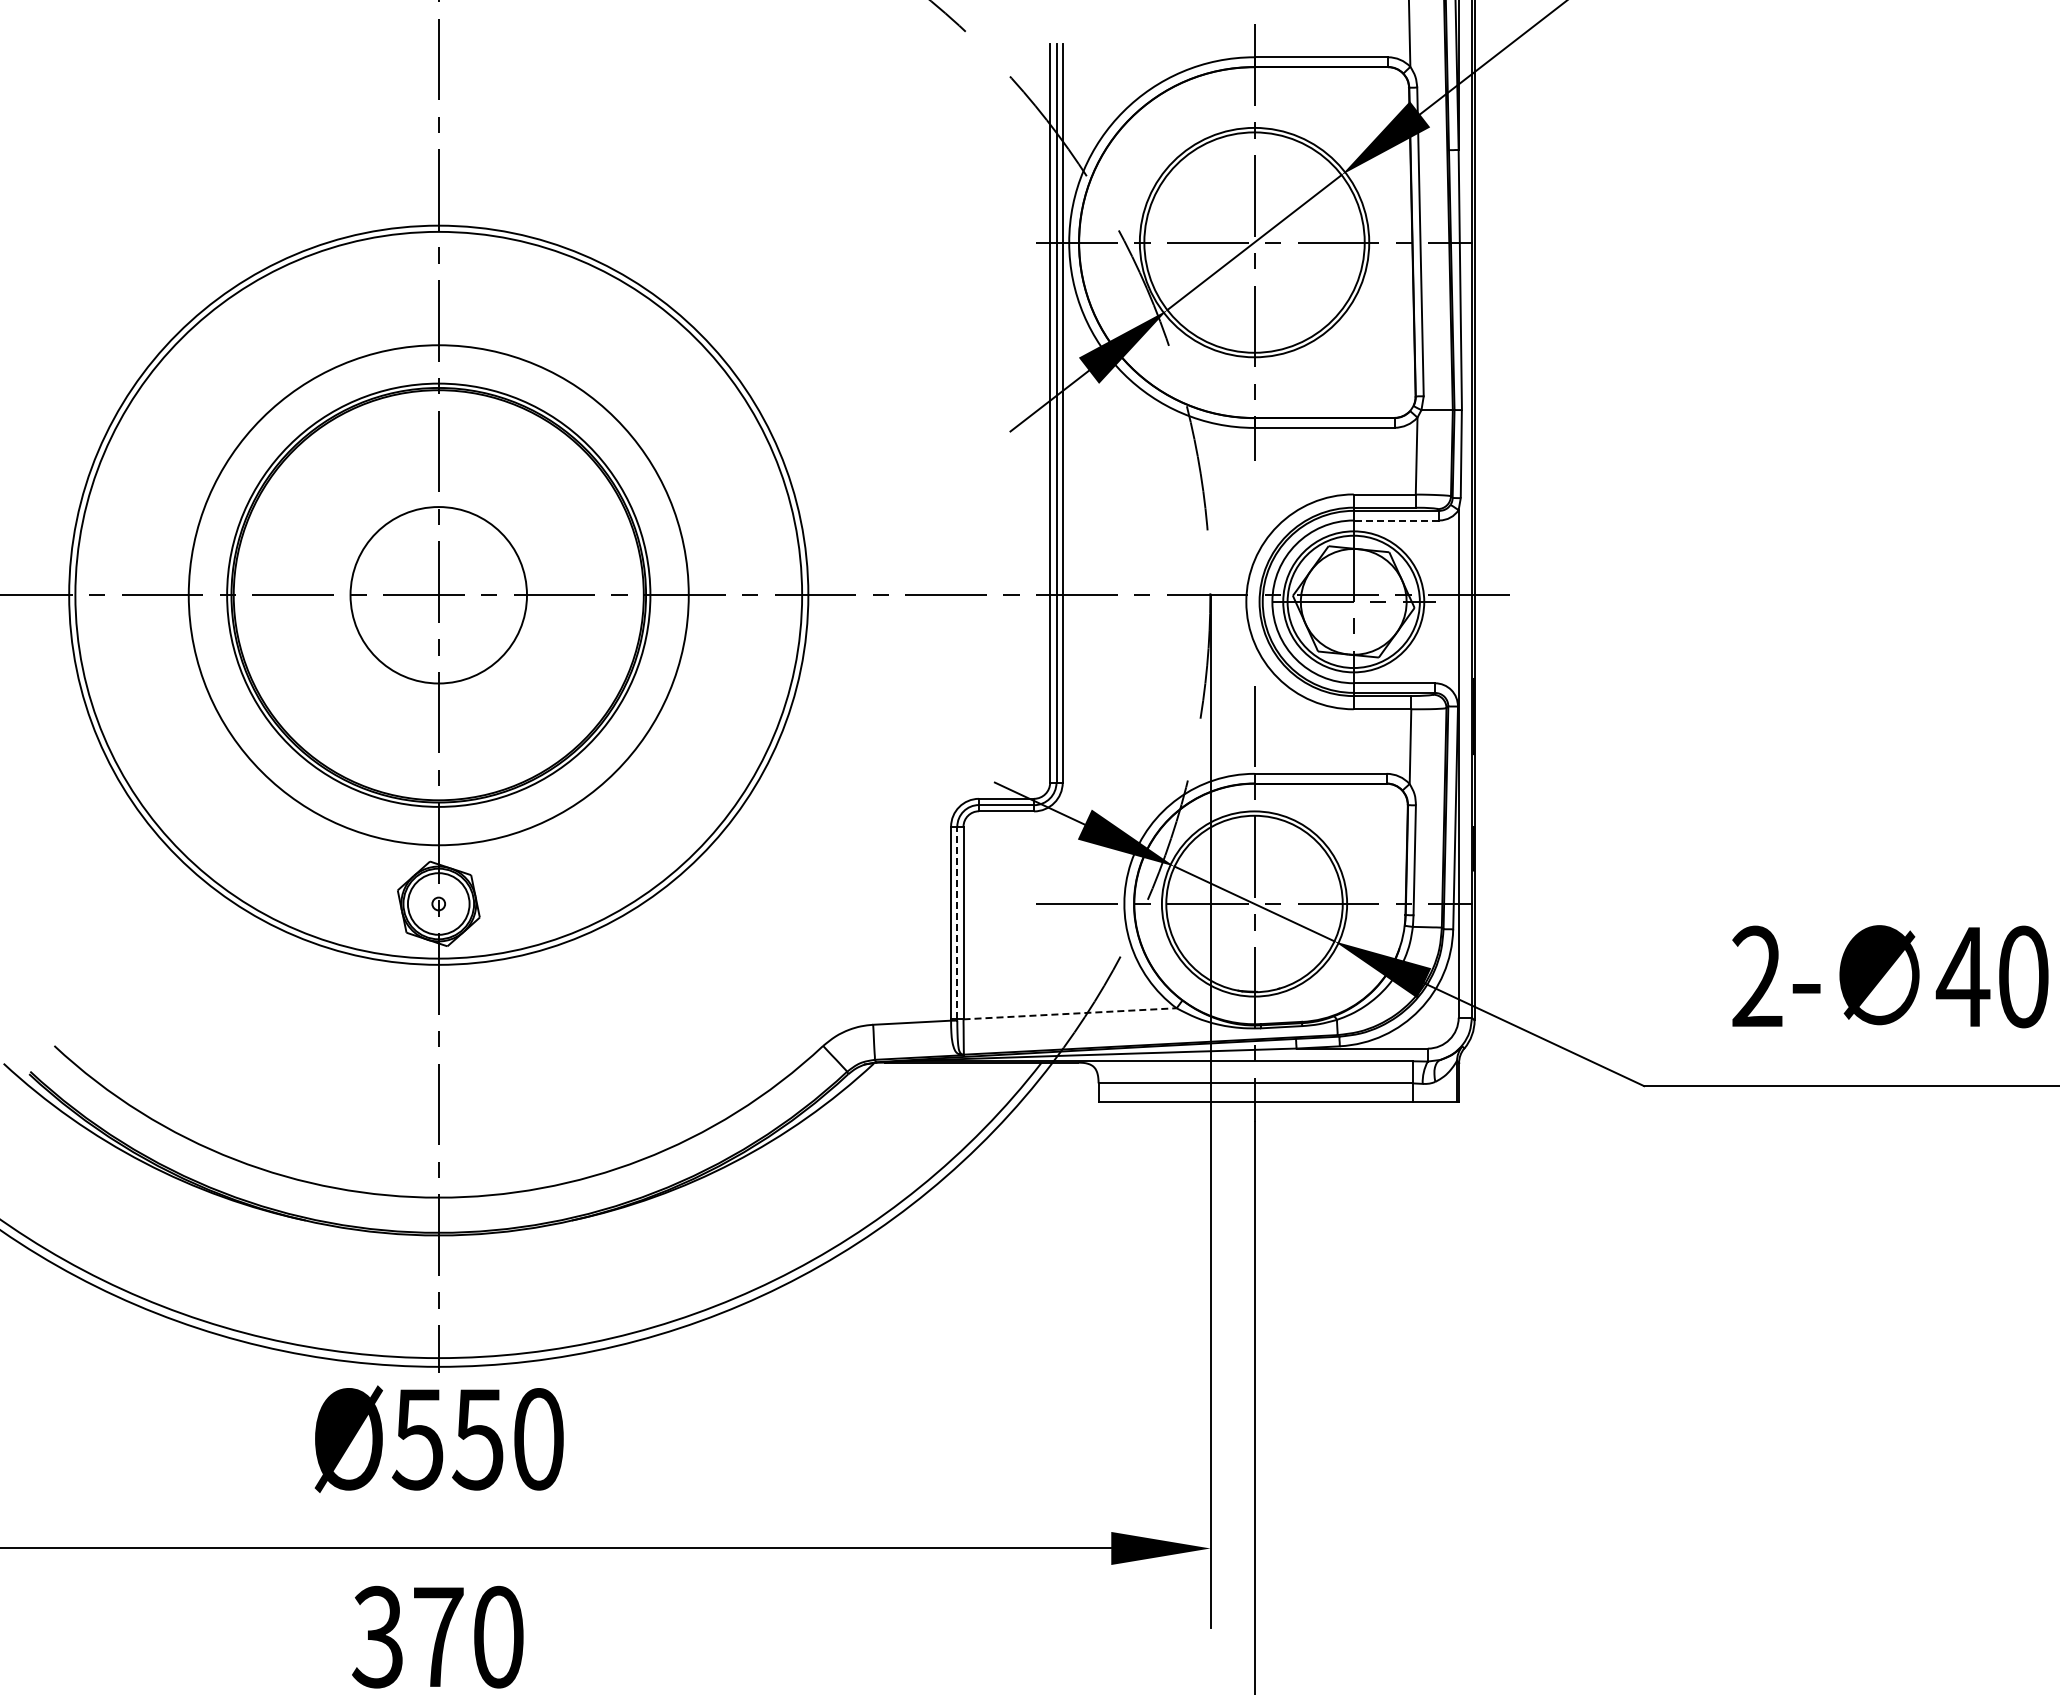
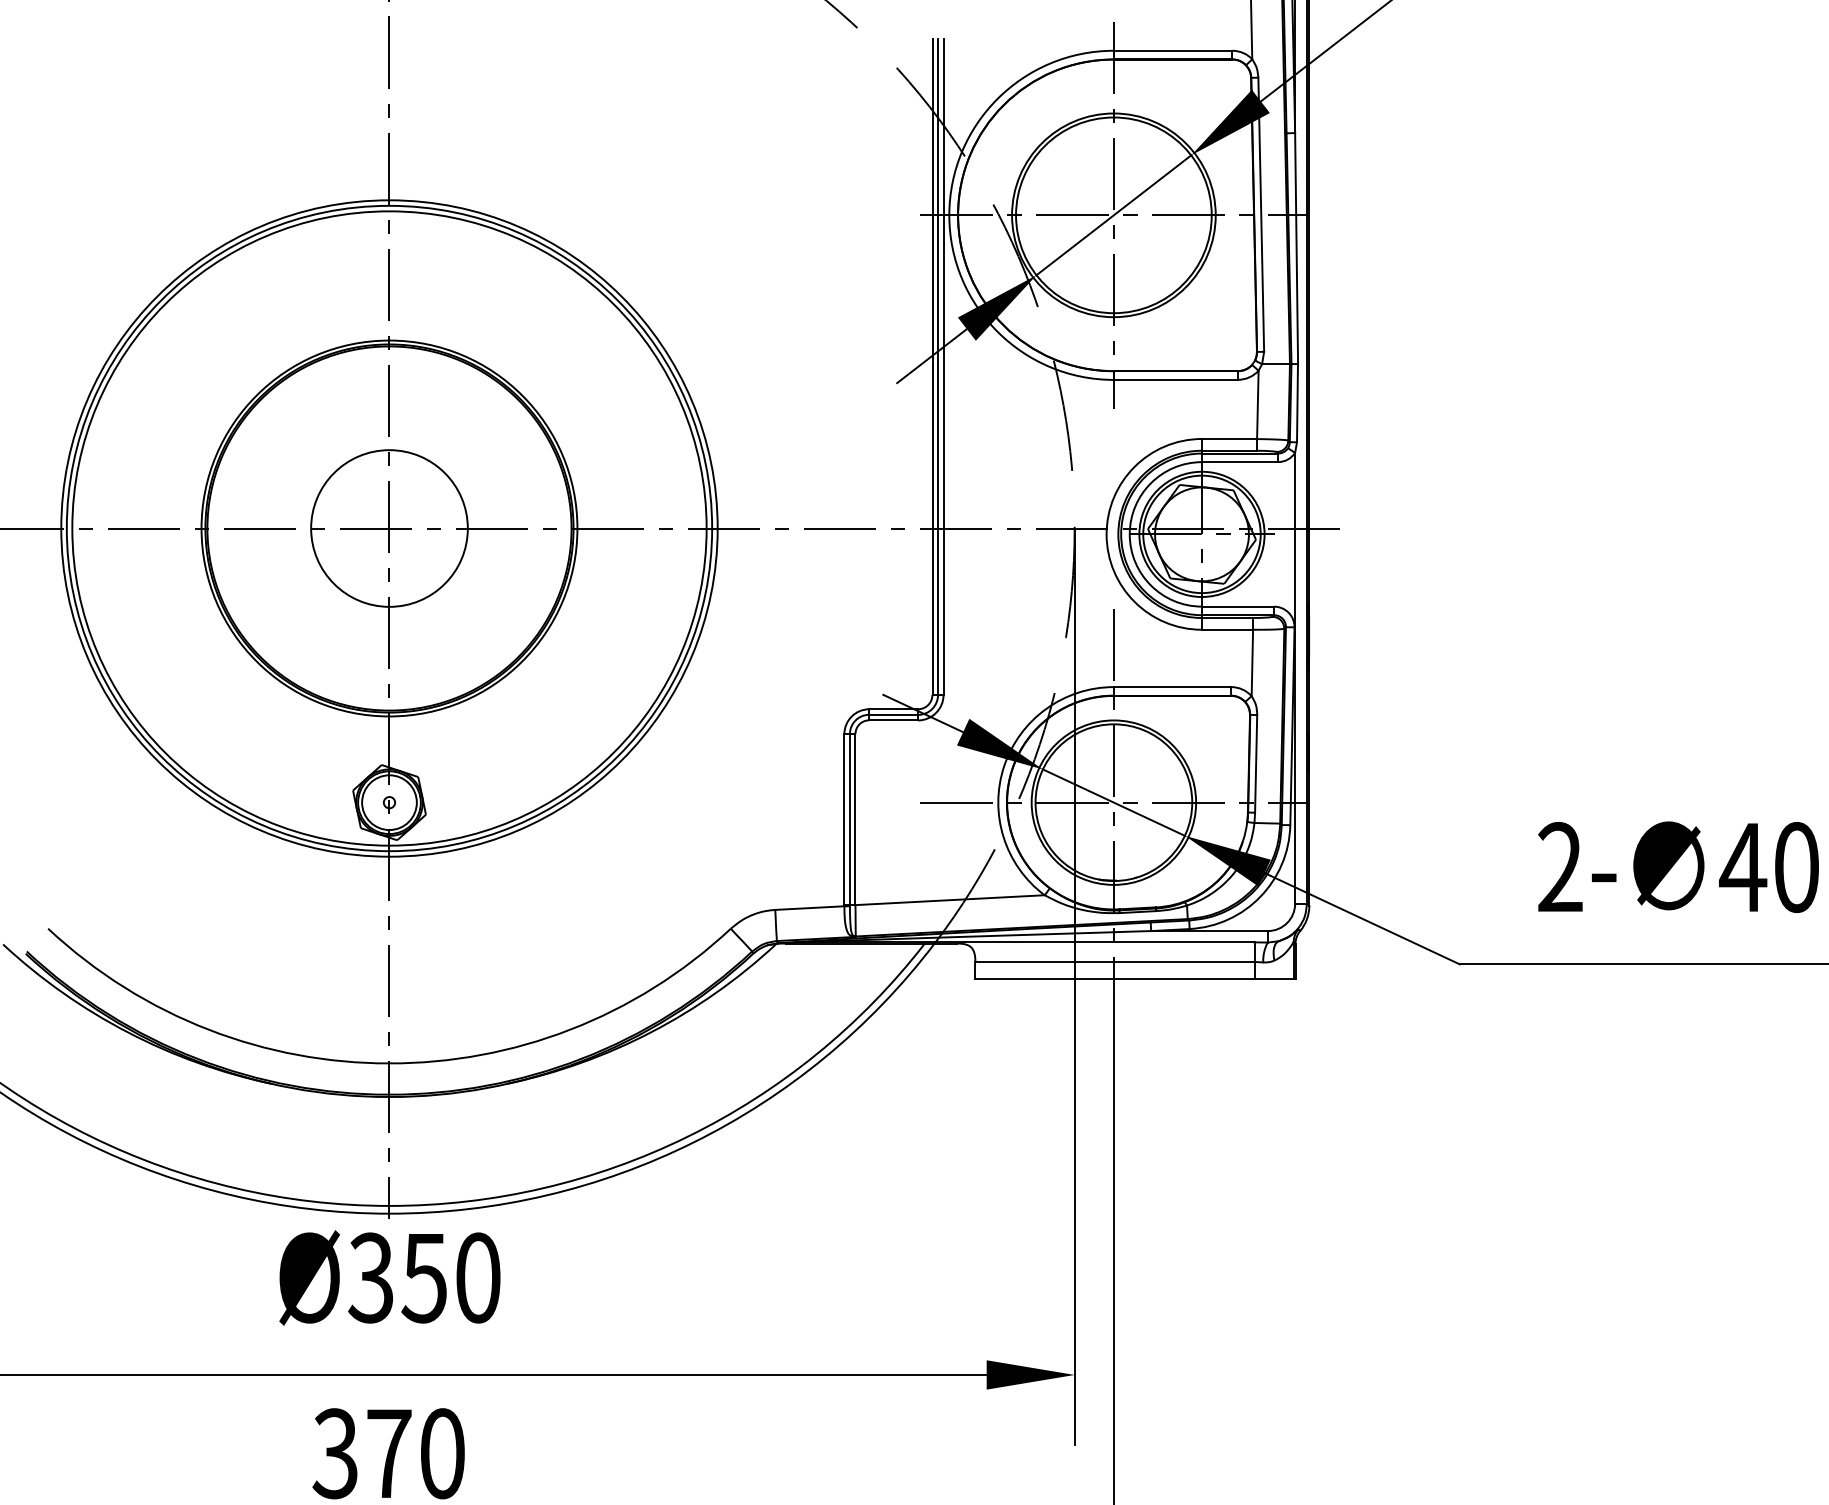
line: (1396, 520) -> (1239, 462), dashed -> solid
circle: (438, 595) -> (389, 528), size x1.43
line: (957, 922) -> (850, 819), dashed -> solid
line: (1070, 1013) -> (950, 899), dashed -> solid
text: (417, 1439) -> (370, 1278), Ø550 -> Ø350

